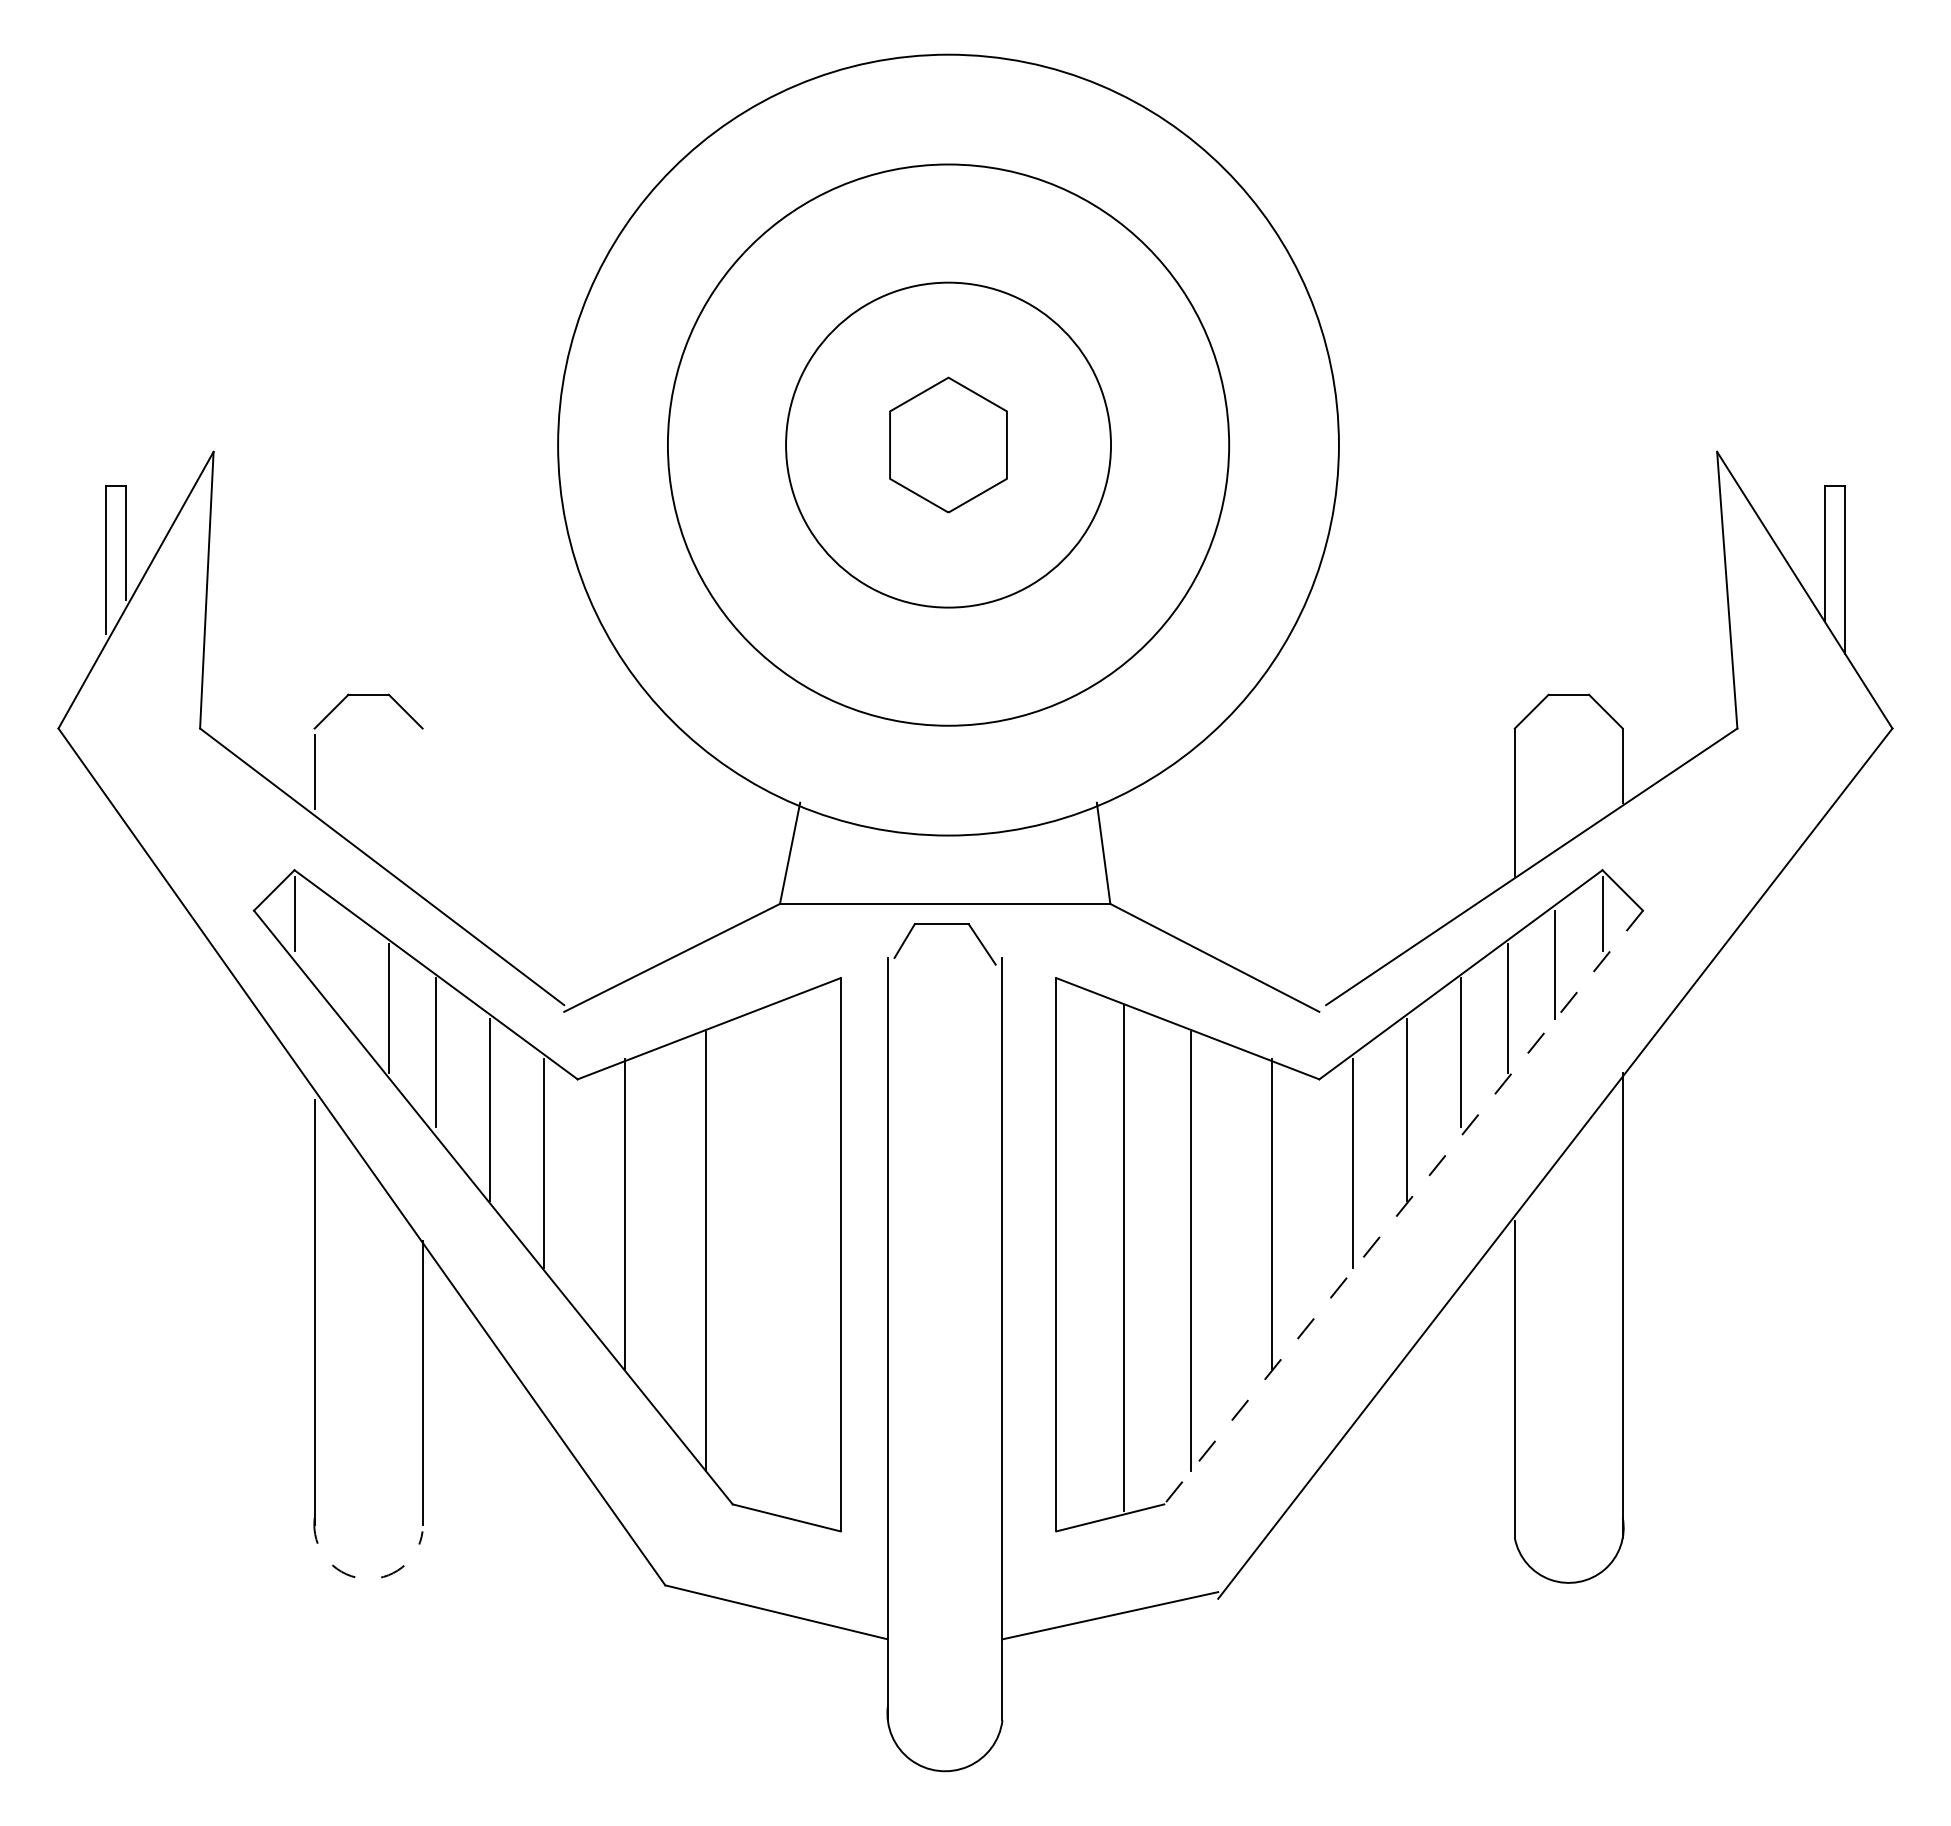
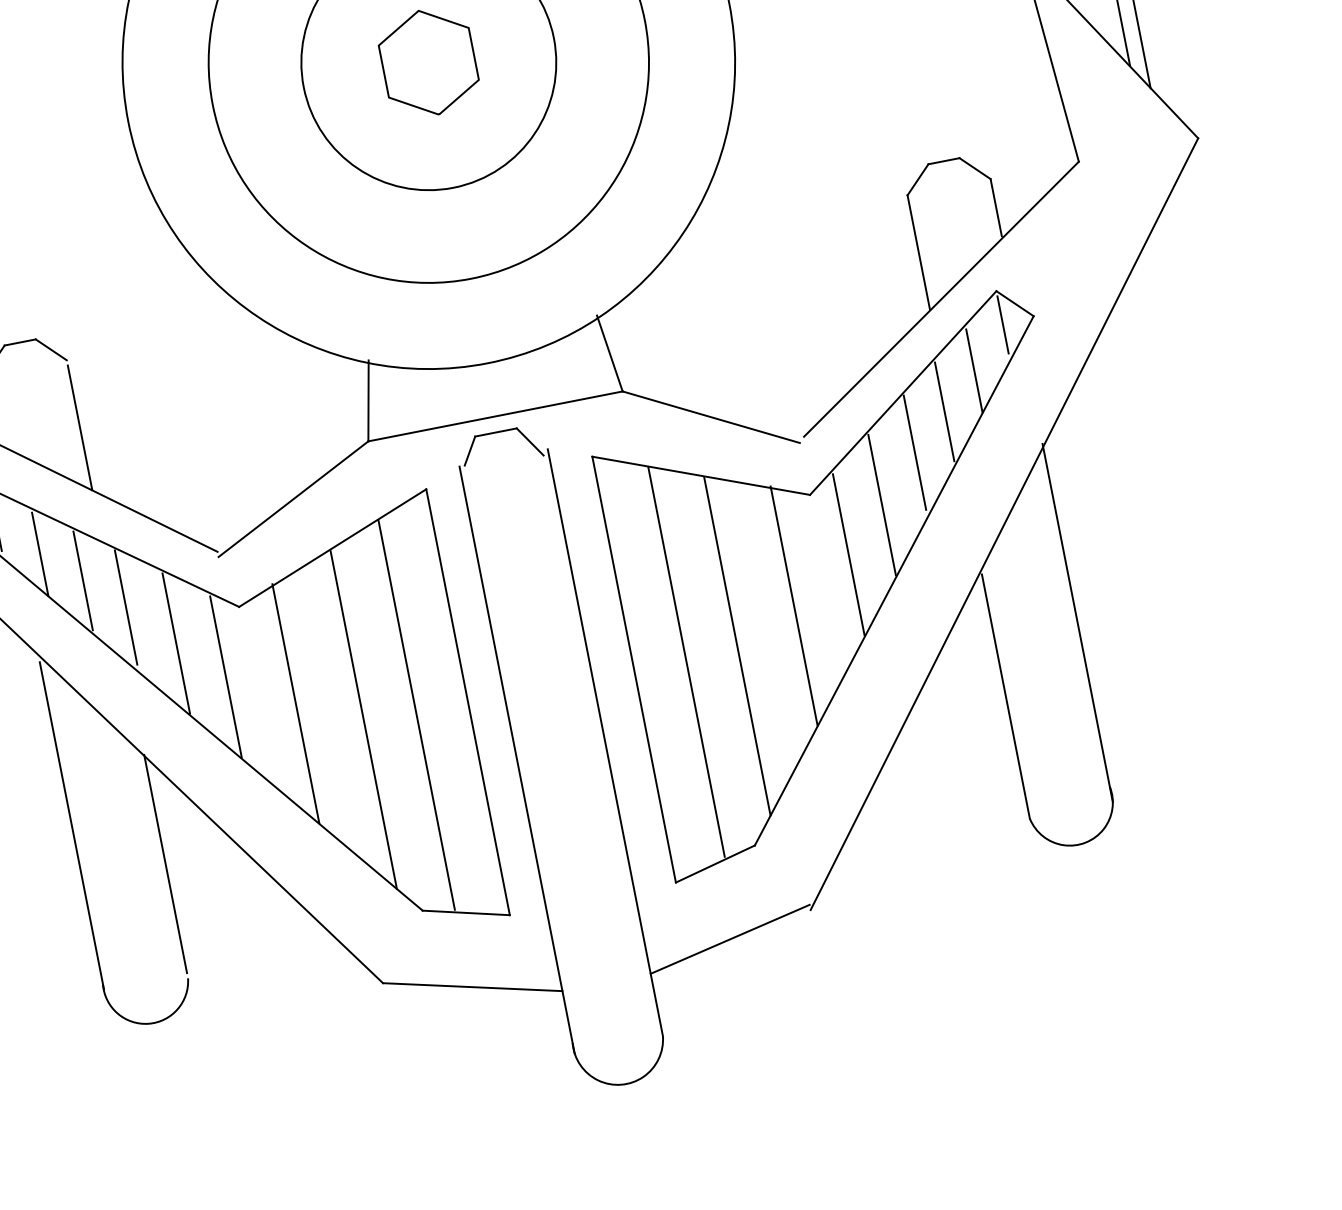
line: (422, 816) -> (80, 428), added
line: (341, 964) -> (40, 554), added
line: (1403, 1207) -> (894, 580), dashed -> solid
line: (773, 1258) -> (416, 715), added
arc: (361, 1578) -> (148, 1023), dashed -> solid

